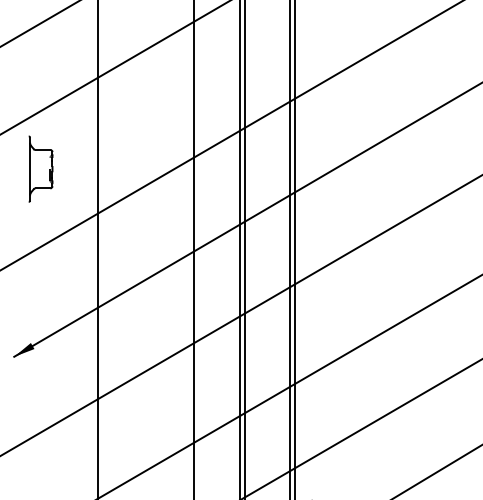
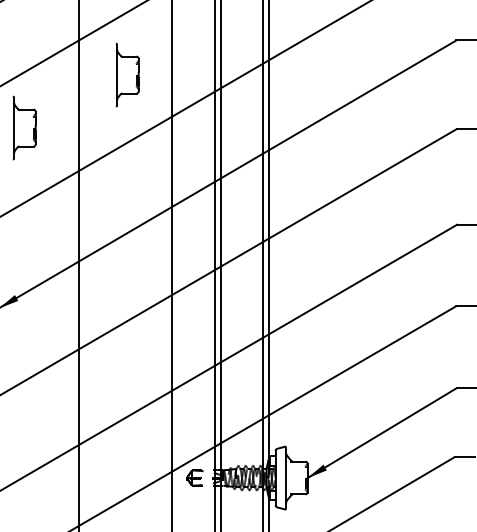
part: (148, 113) -> (127, 74), added

